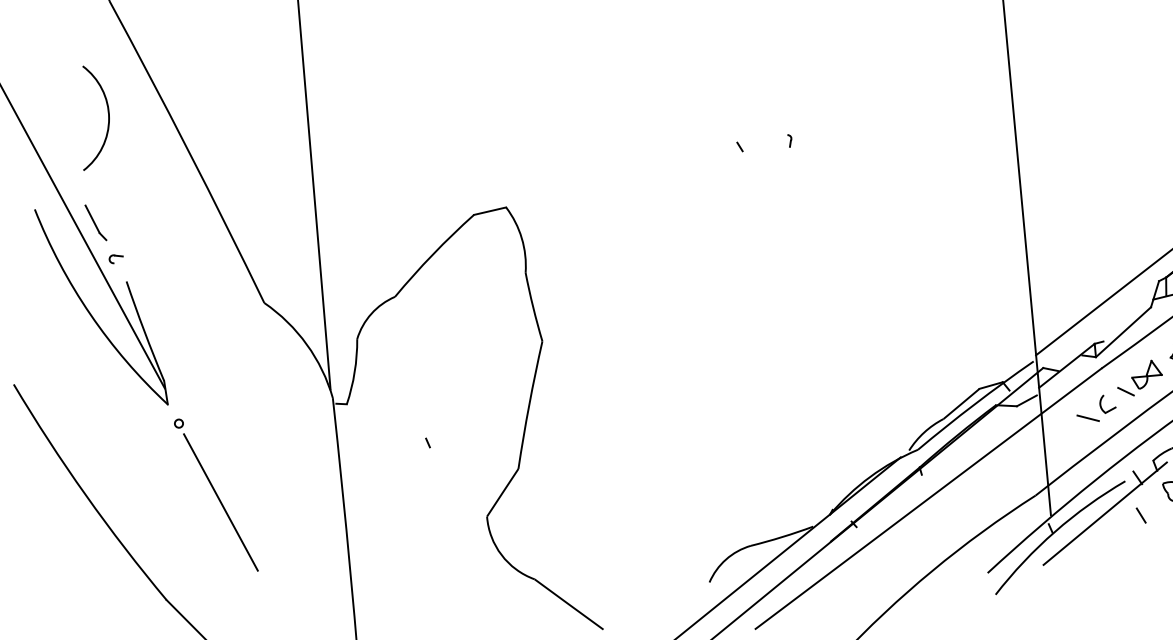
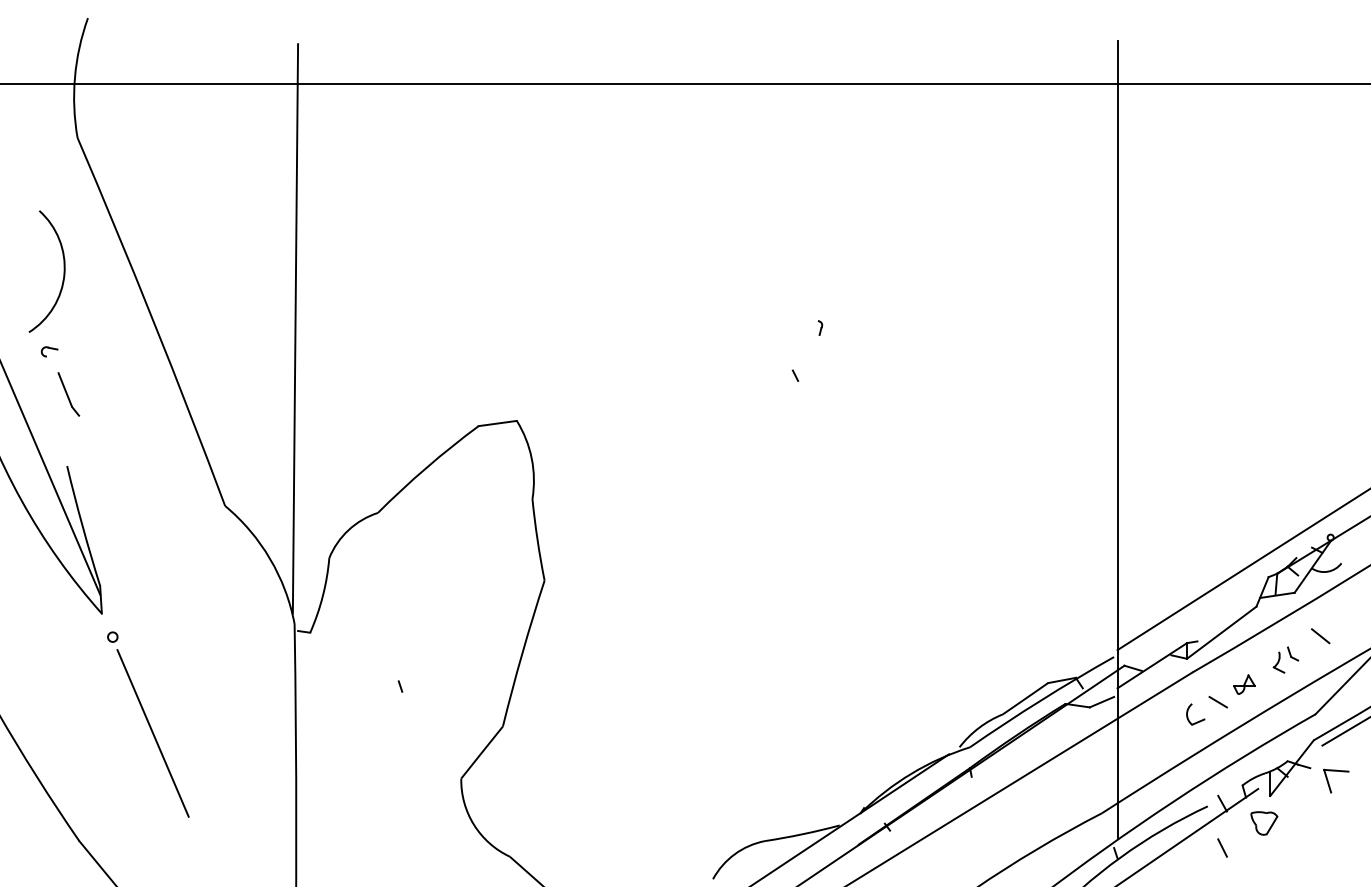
part: (790, 140) -> (820, 327), moved
part: (95, 222) -> (68, 394), moved
part: (116, 258) -> (49, 351), moved
part: (1146, 374) -> (1244, 684), size x0.6
line: (1088, 417) -> (1171, 728), removed

